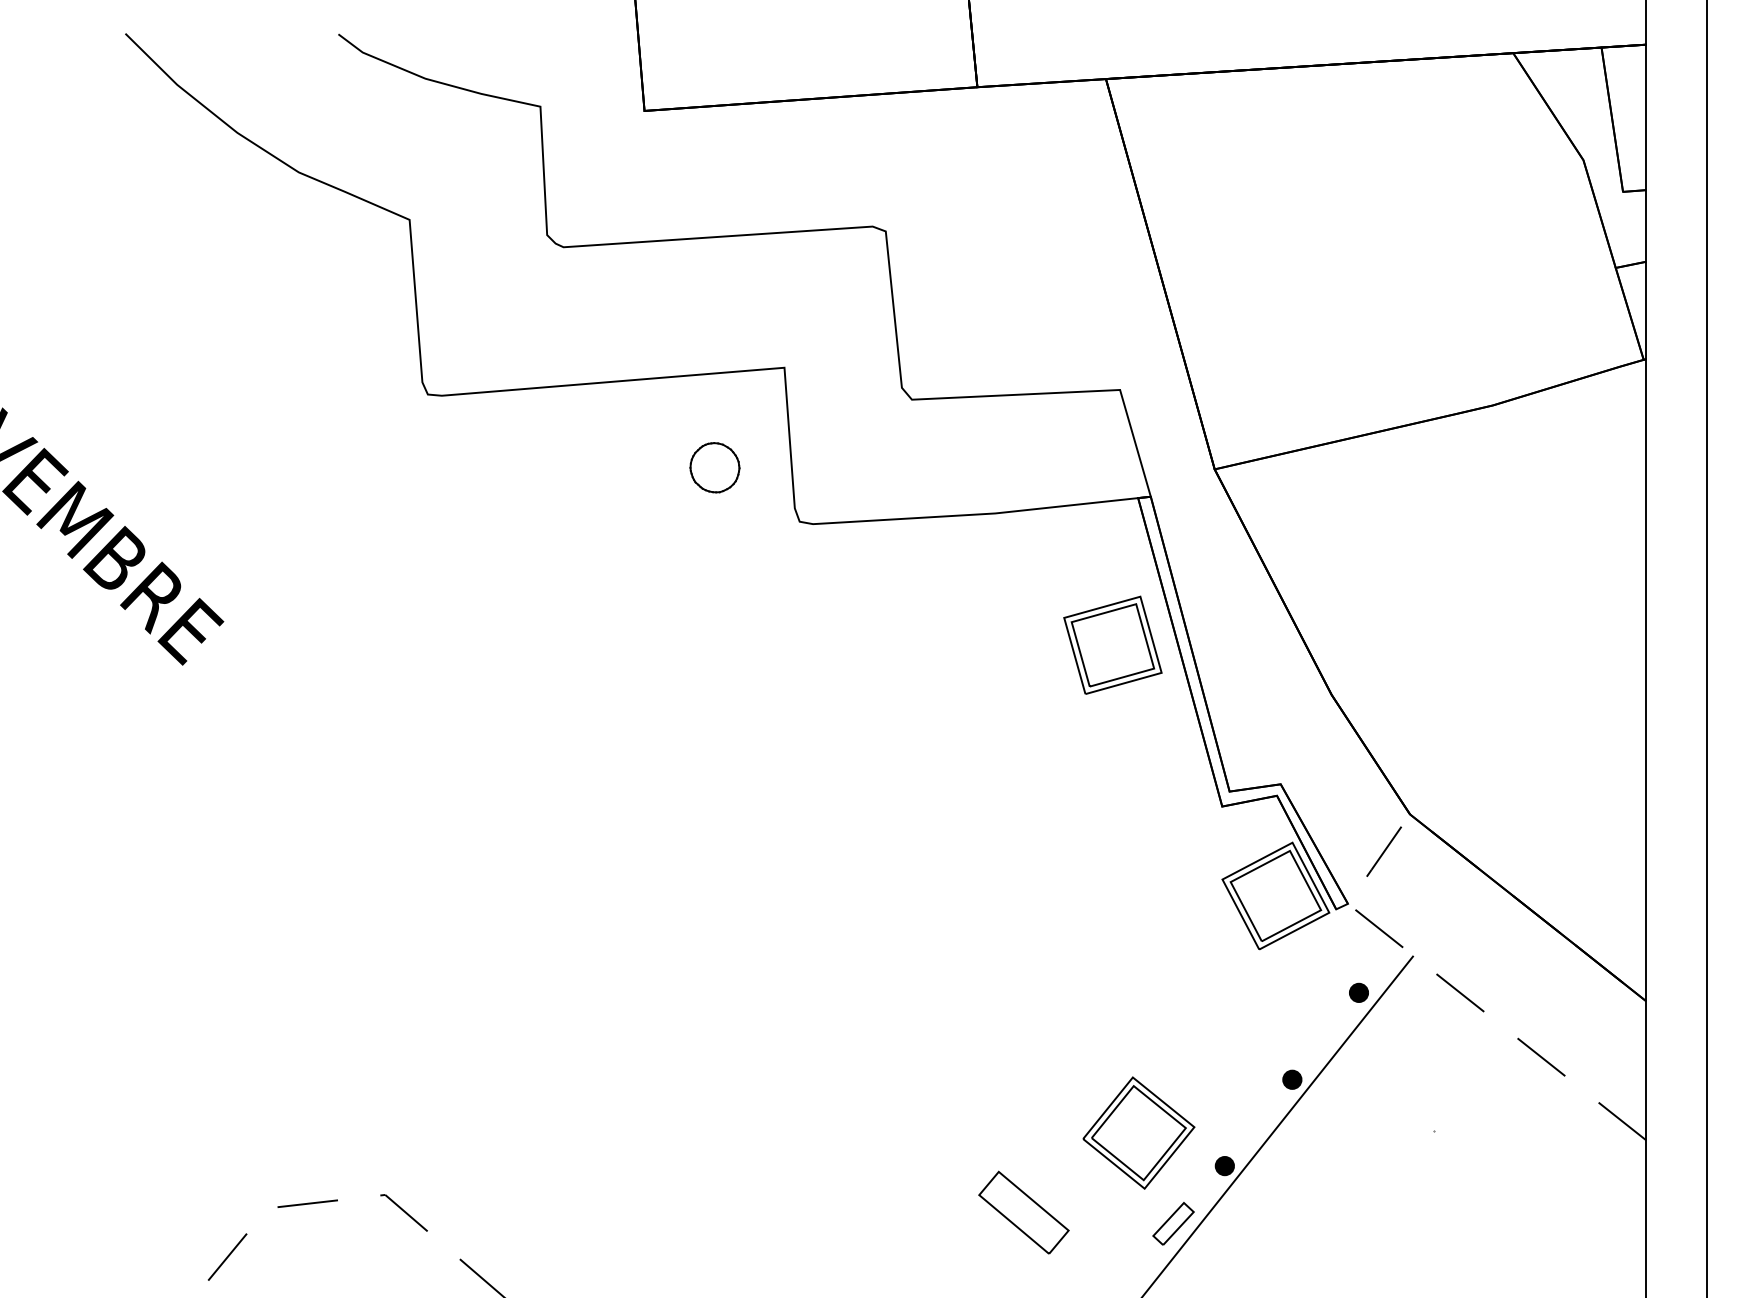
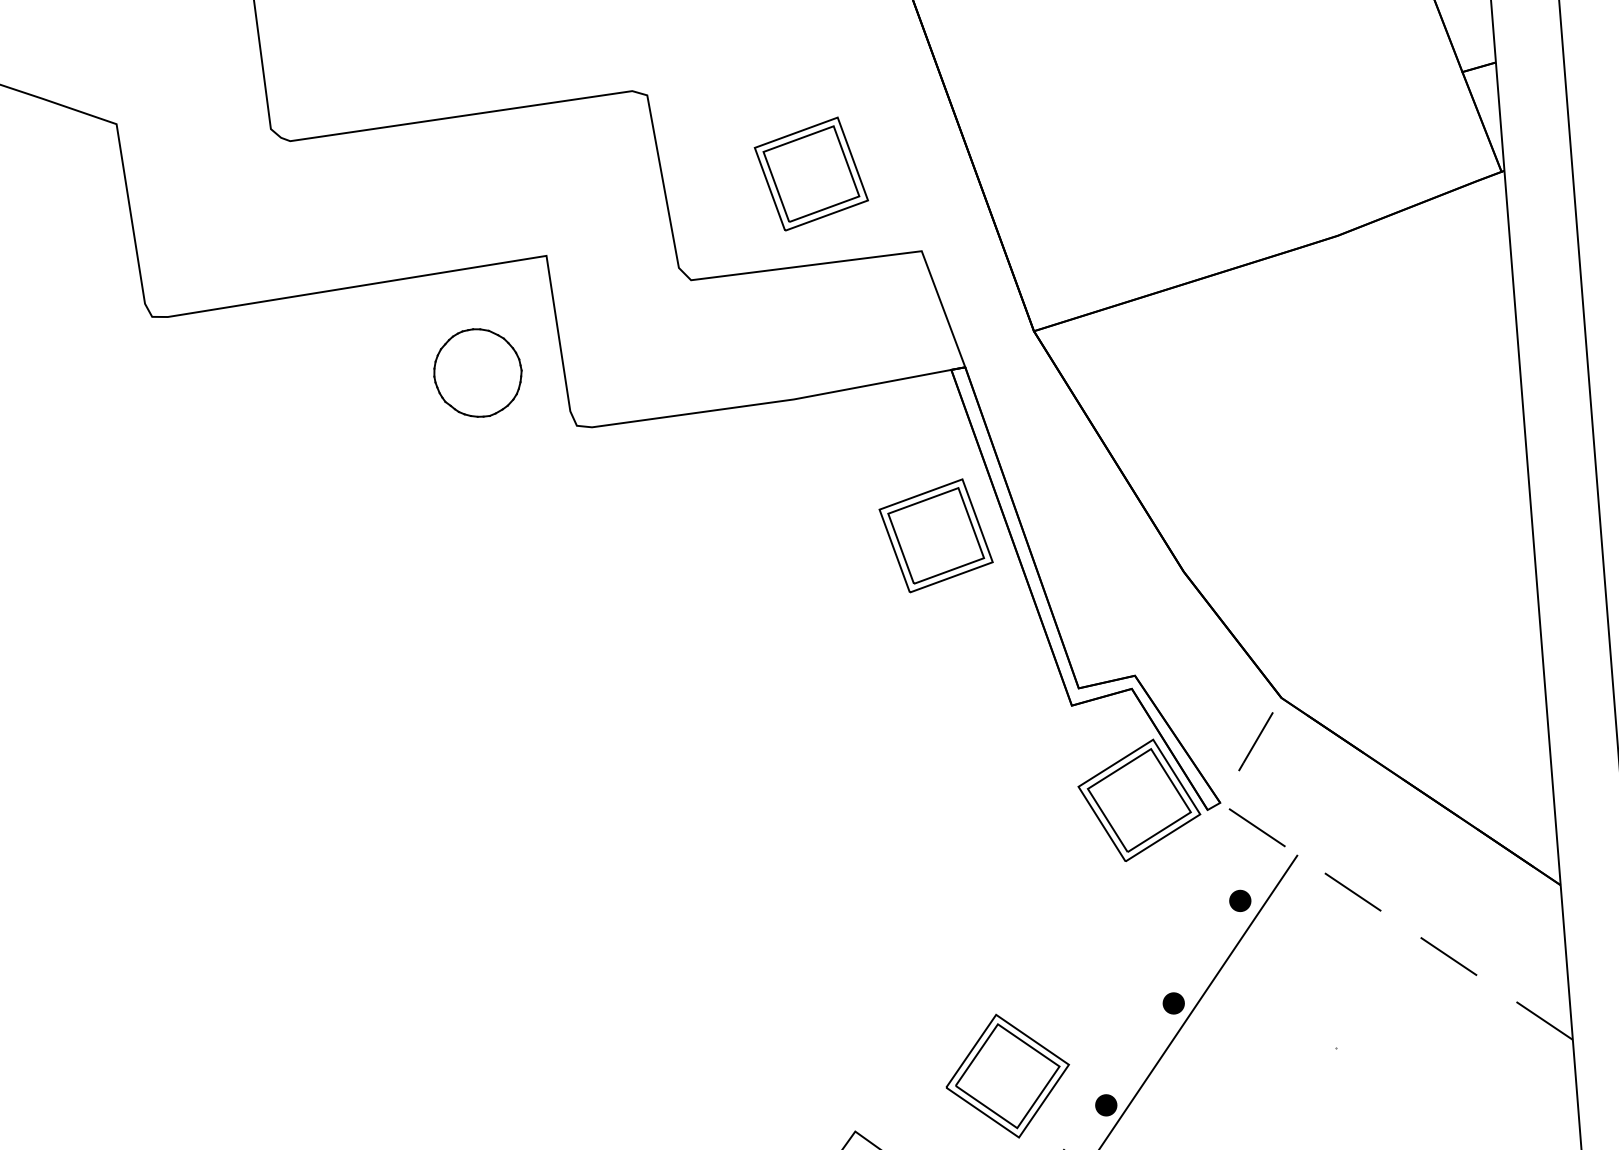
part: (1026, 312) -> (810, 173), added
part: (714, 467) -> (477, 372), size x1.6

